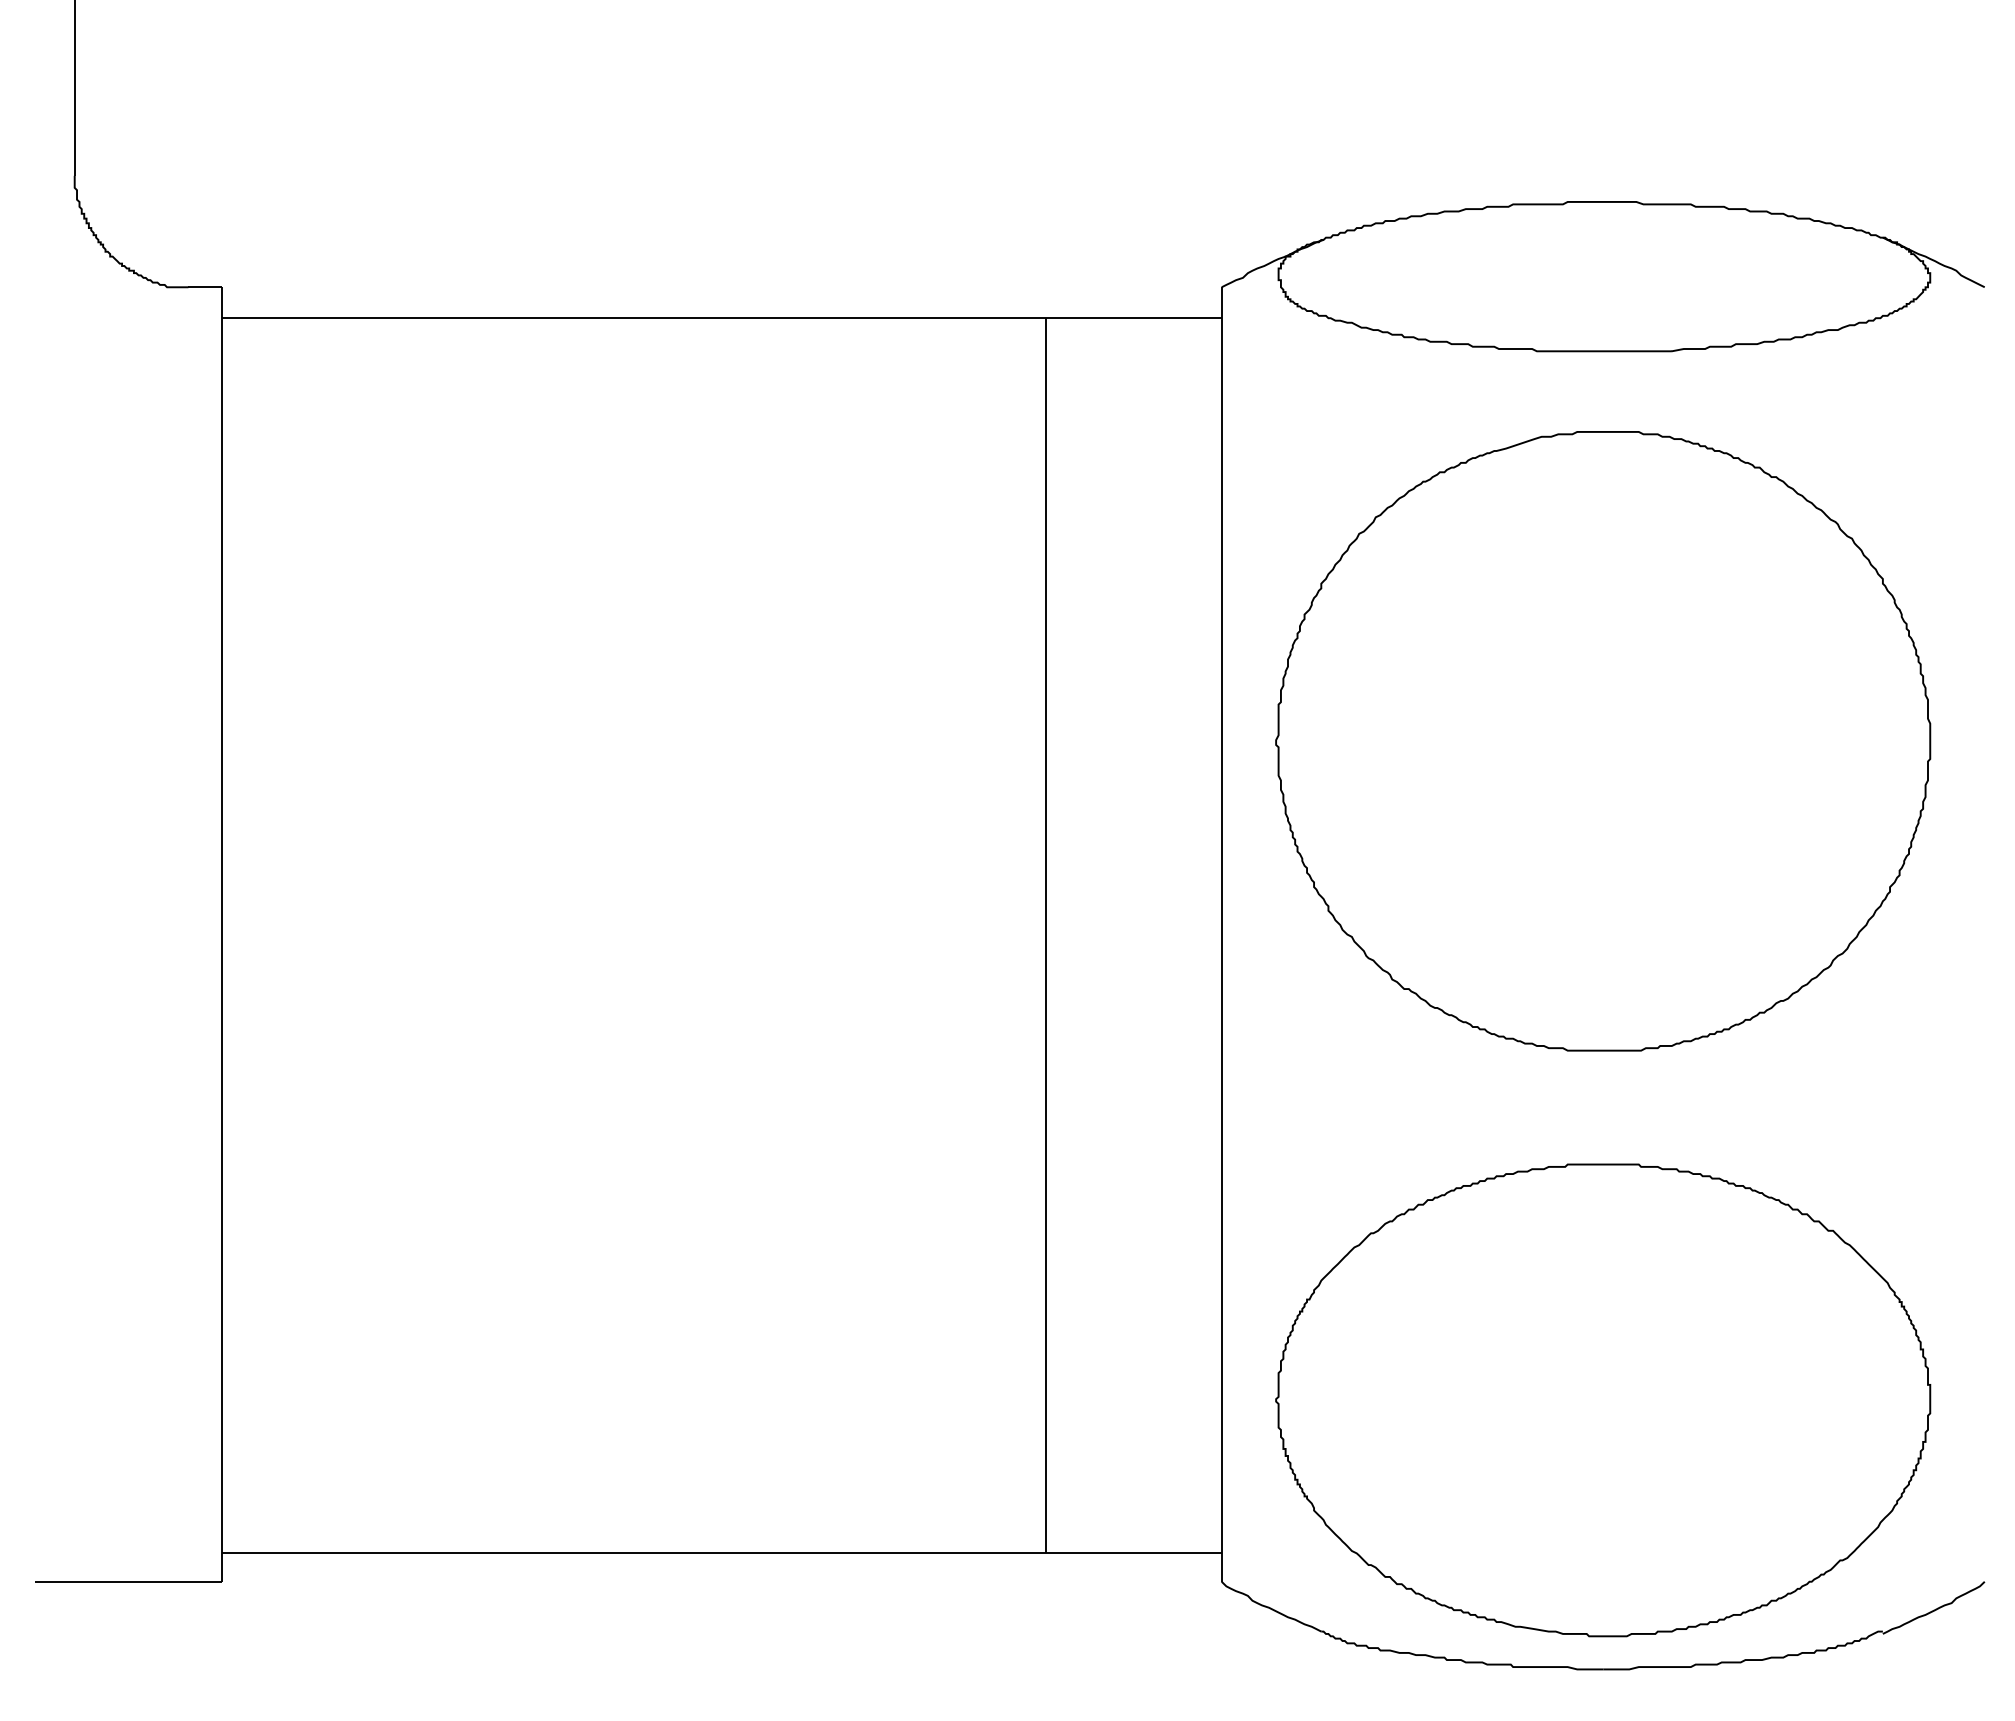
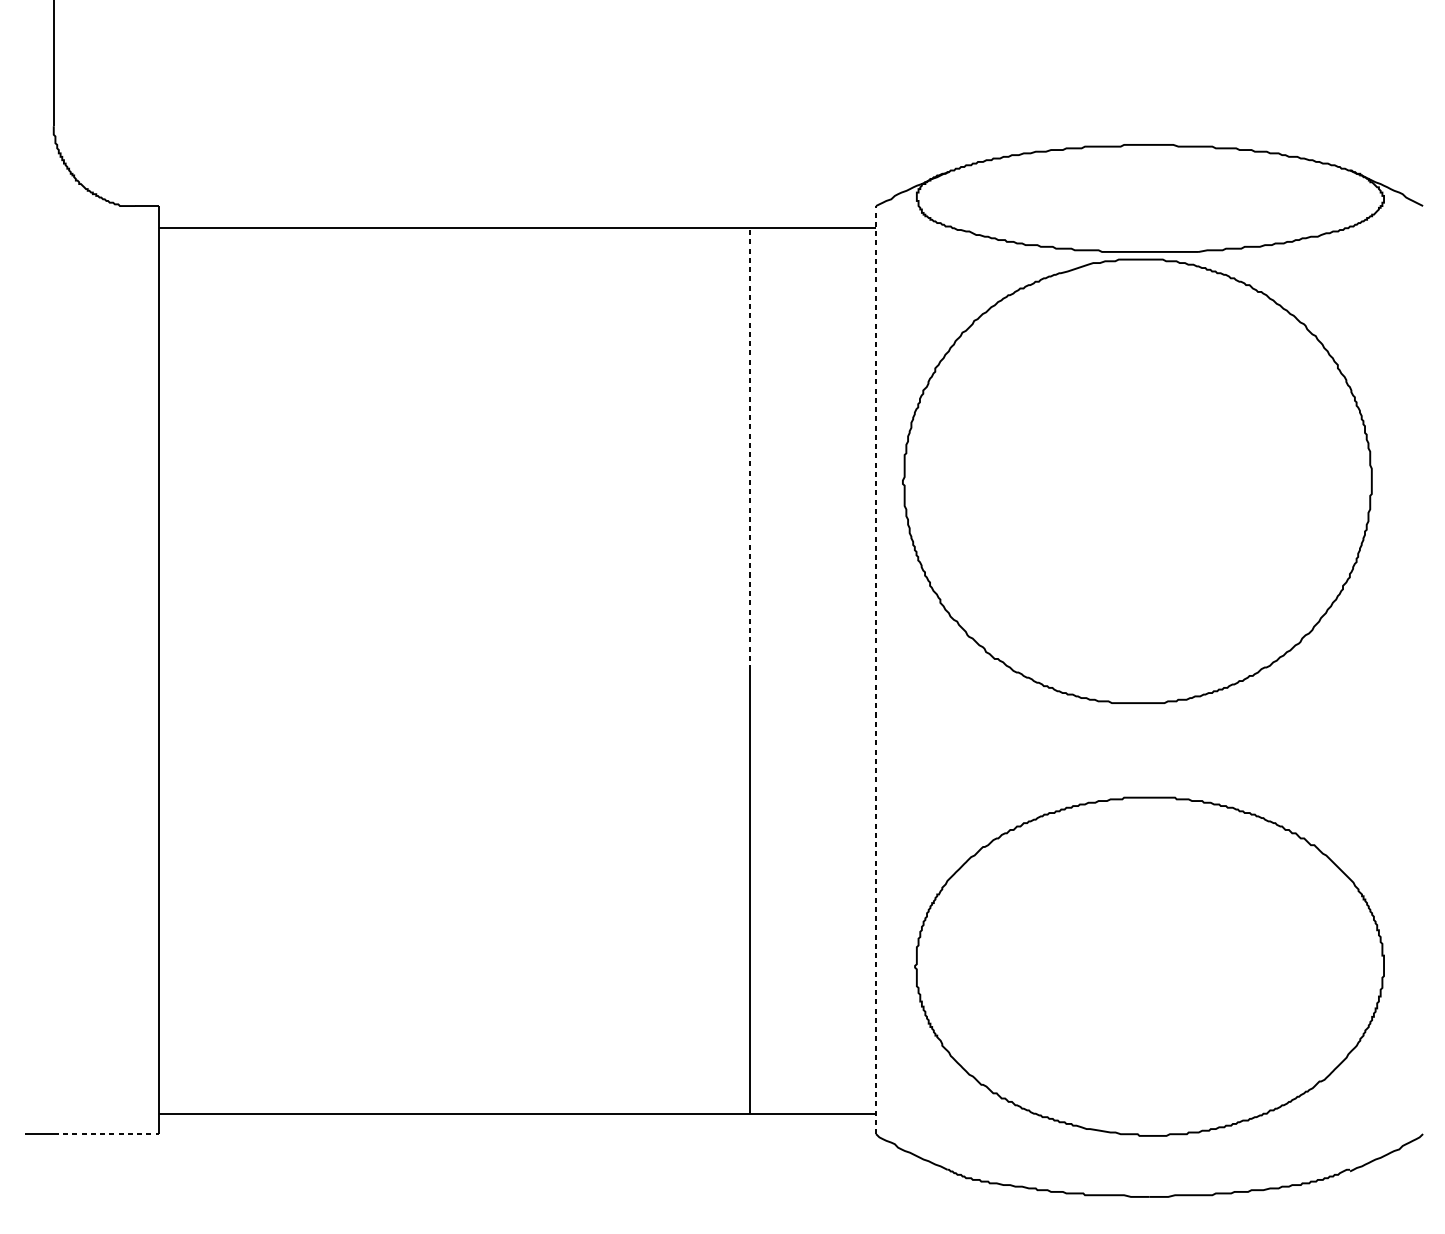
line: (1046, 625) -> (750, 448), solid -> dashed
part: (1603, 741) -> (1137, 481), moved
line: (1221, 934) -> (875, 670), solid -> dashed
part: (1603, 1400) -> (1149, 966), moved
line: (148, 1581) -> (106, 1133), solid -> dashed

